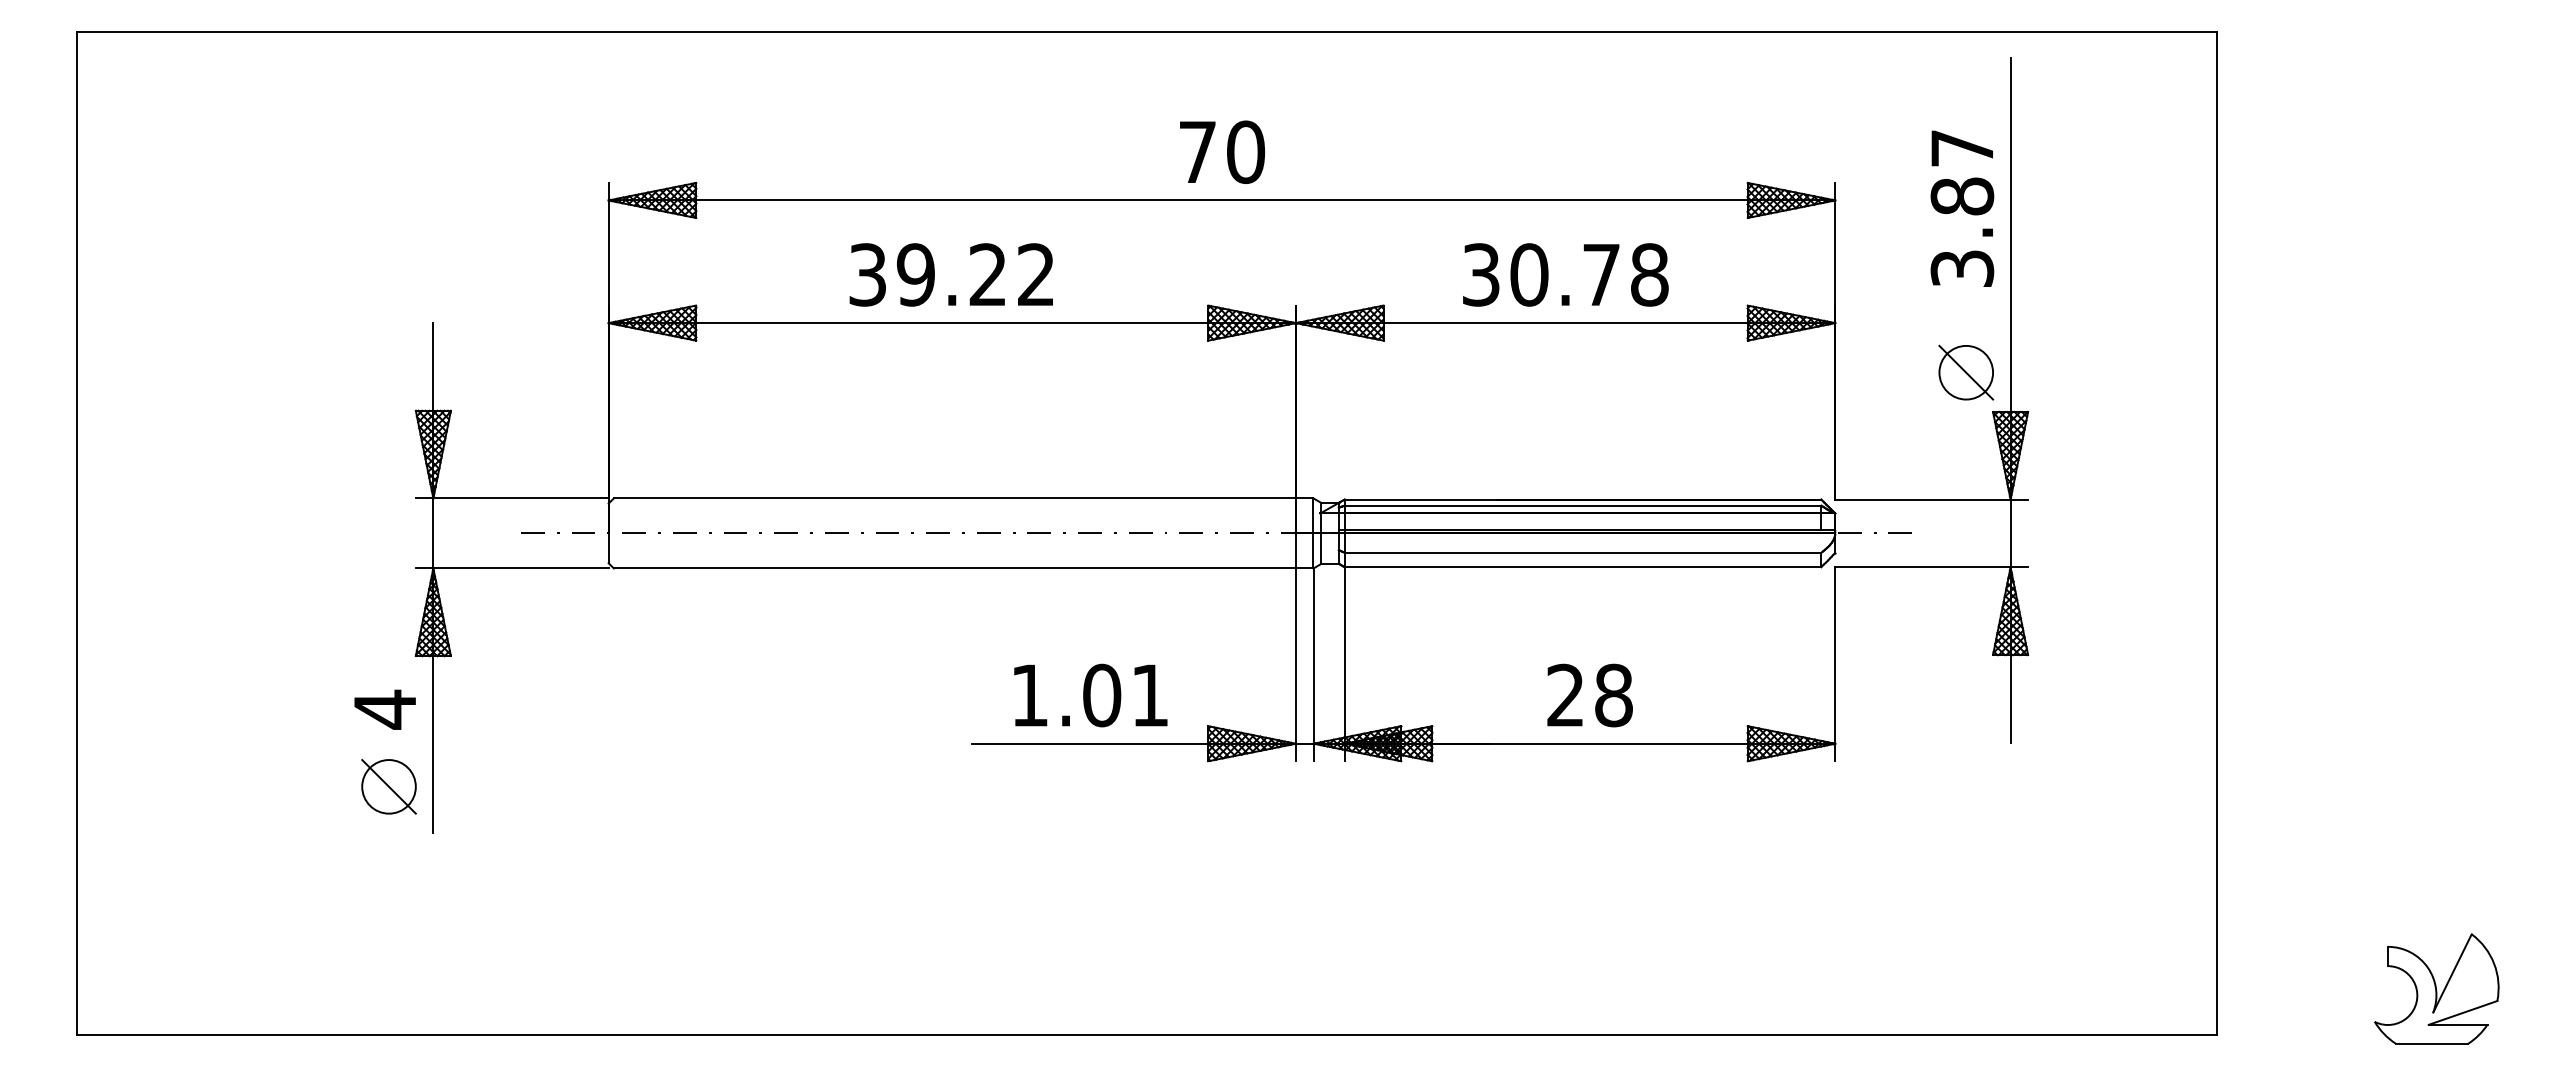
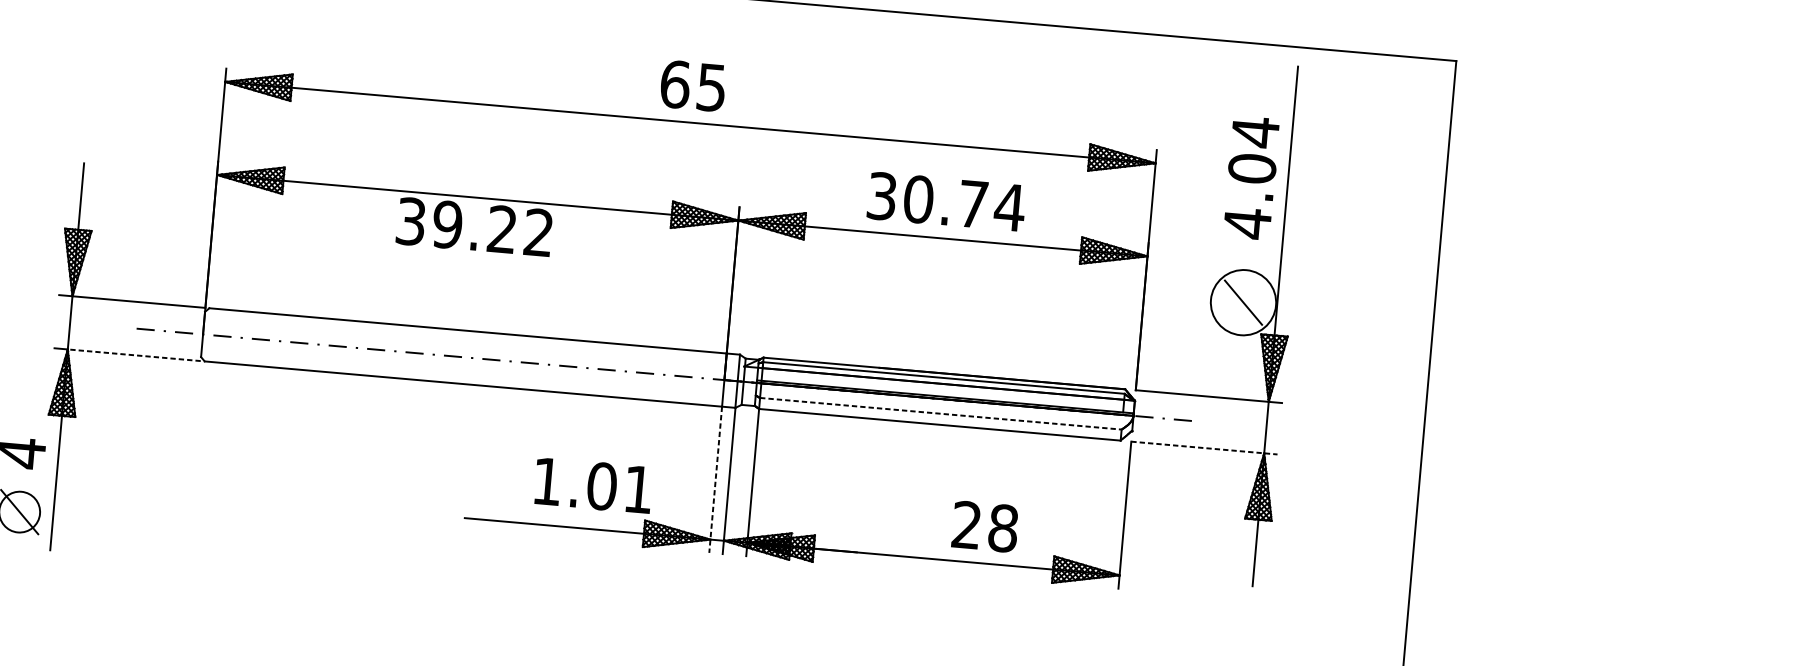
text: (1222, 152) -> (693, 86), 70 -> 65
text: (1962, 208) -> (1251, 177), 3.87 -> 4.04
text: (950, 274) -> (473, 226), moved
text: (1649, 274) -> (1009, 207), 30.78 -> 30.74
circle: (1966, 372) -> (1243, 302), size x1.6
line: (1583, 552) -> (941, 413), solid -> dashed
line: (1932, 567) -> (1204, 448), solid -> dashed
line: (521, 568) -> (134, 355), solid -> dashed
line: (1295, 665) -> (715, 480), solid -> dashed
text: (1090, 695) -> (593, 485), moved
text: (1589, 695) -> (984, 526), moved

